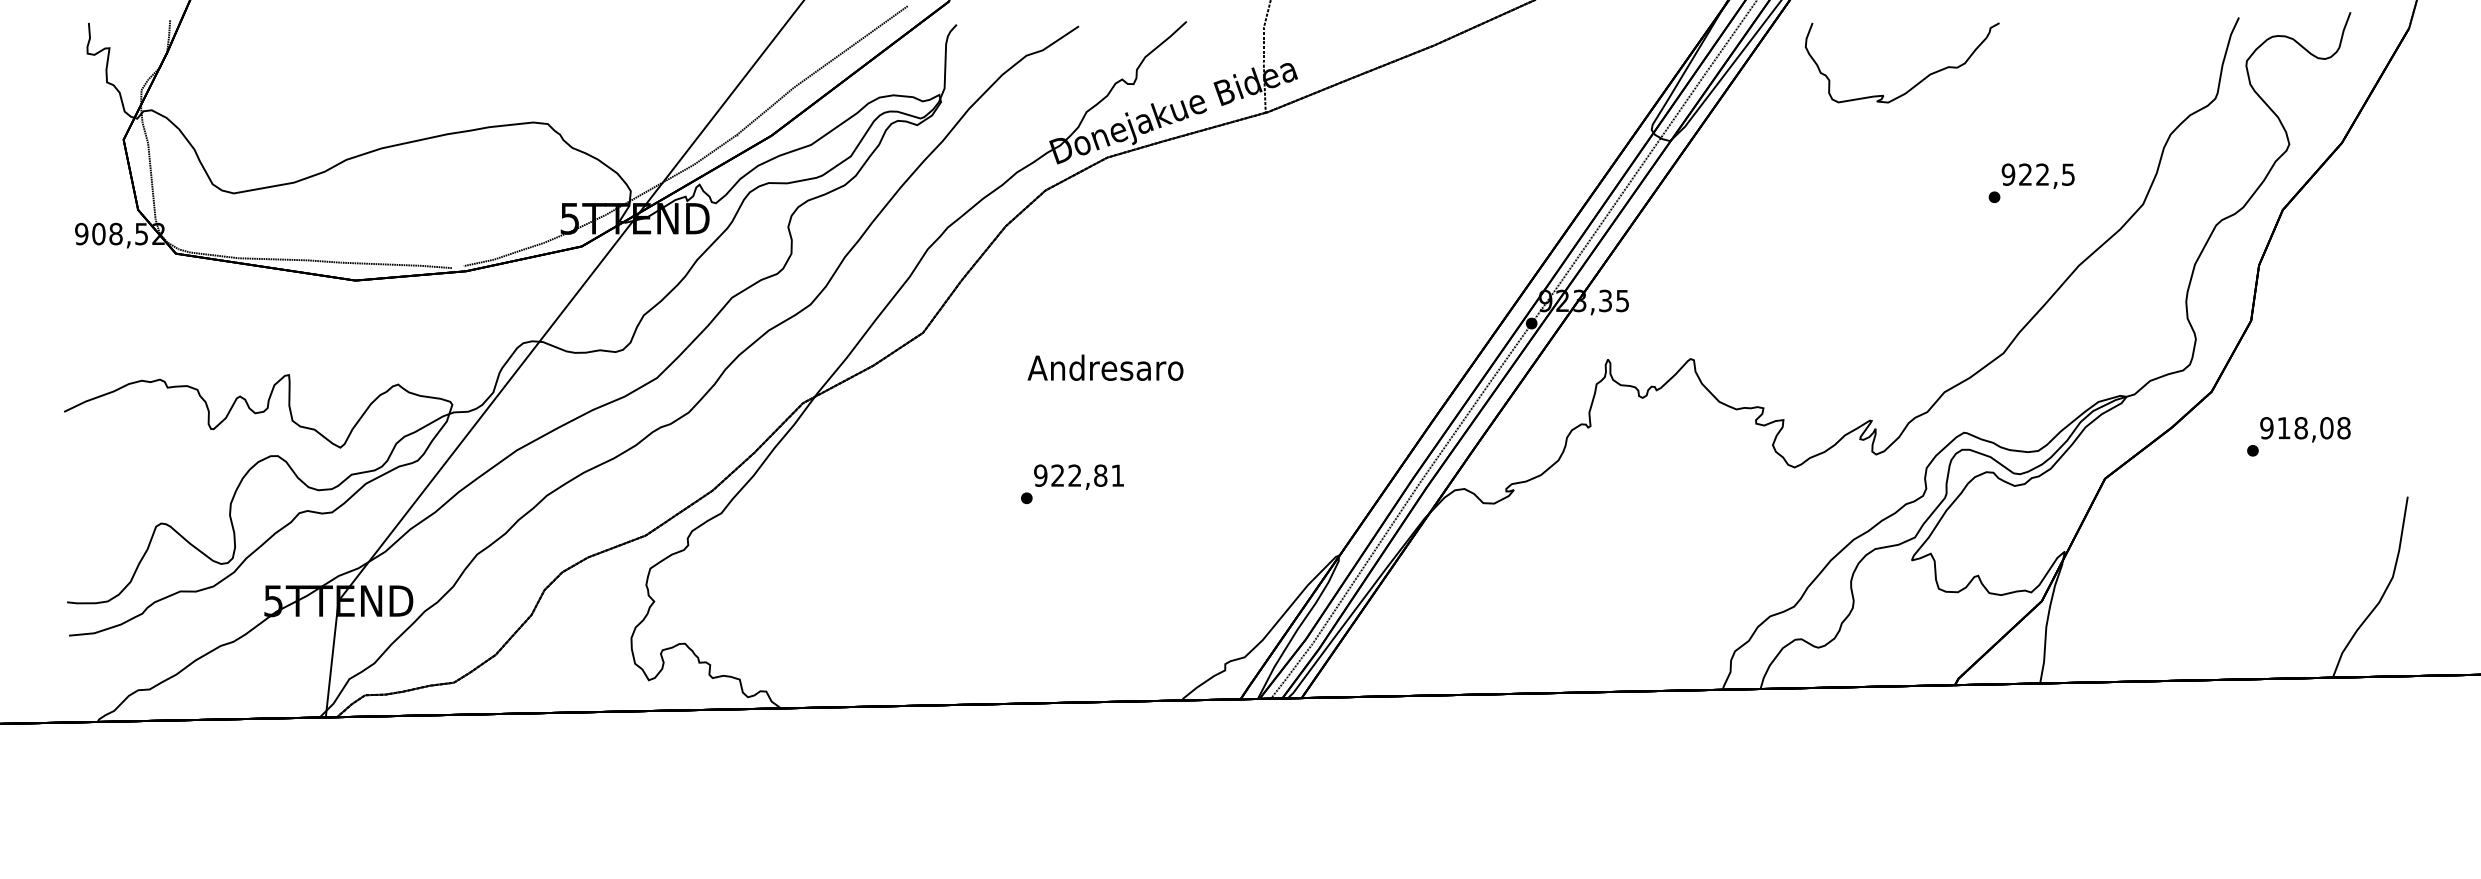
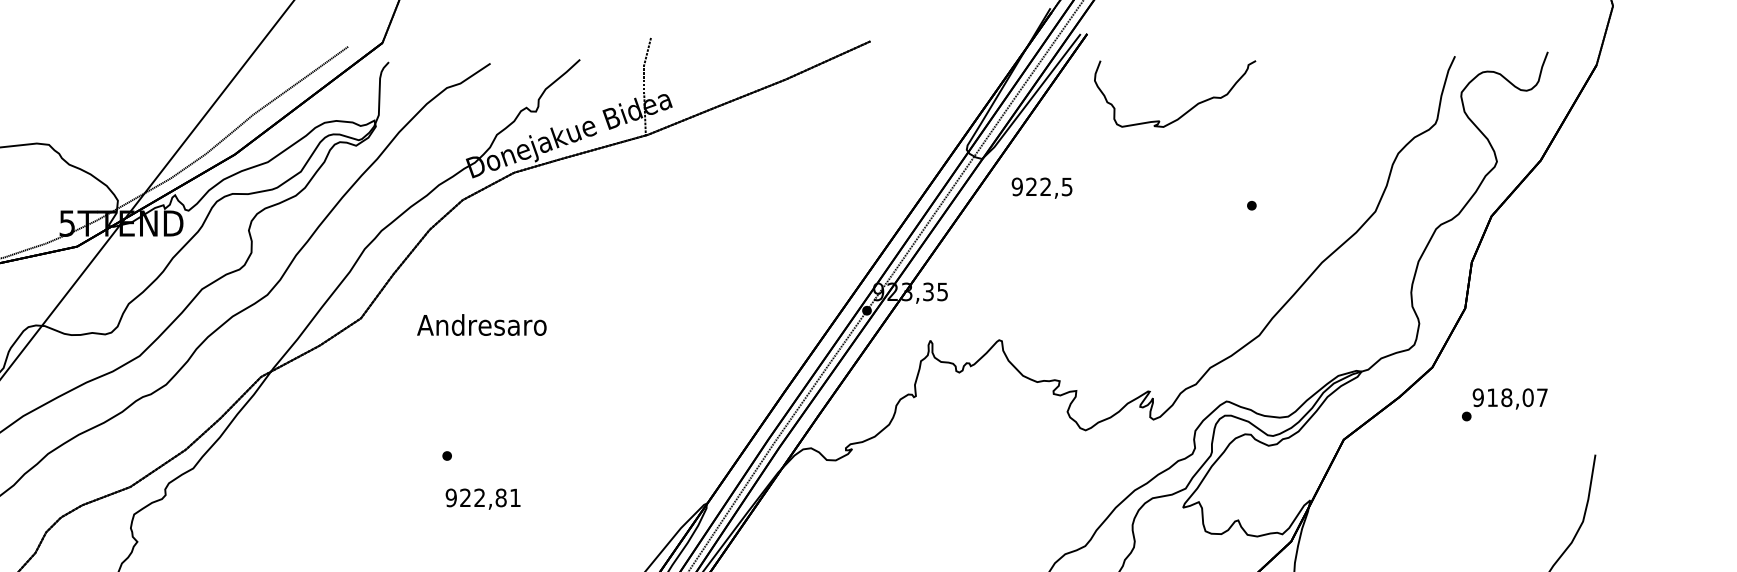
text: (2037, 175) -> (1041, 187), moved
text: (1105, 367) -> (481, 324), moved
text: (2343, 428) -> (1542, 397), 918,08 -> 918,07
text: (1078, 476) -> (482, 498), moved

